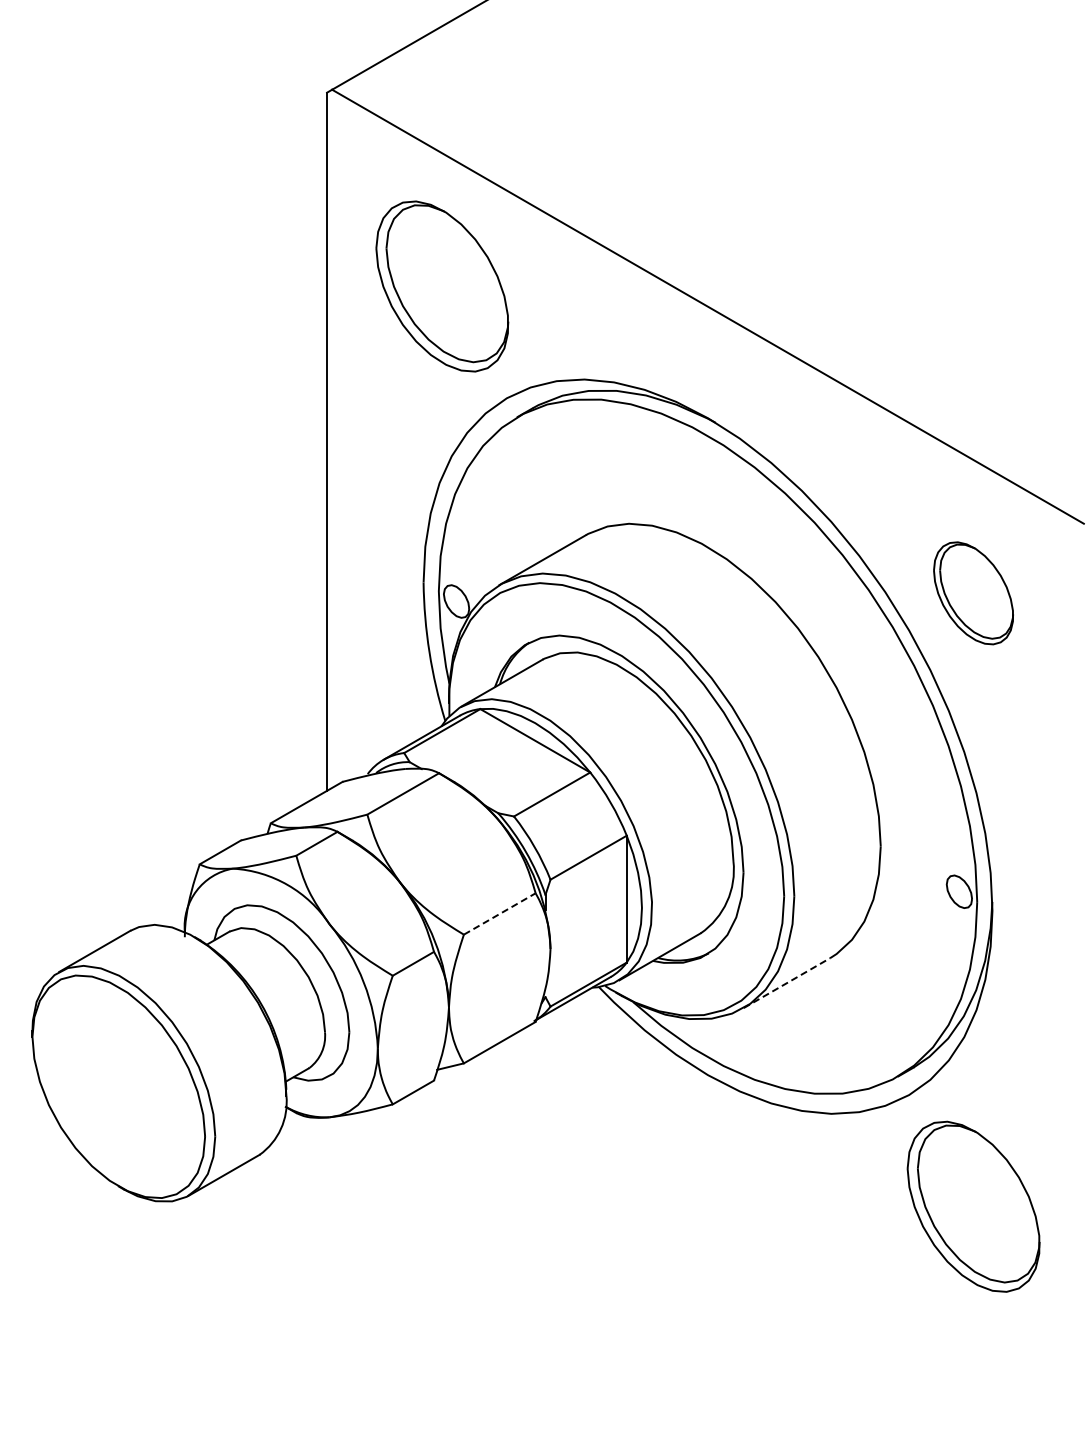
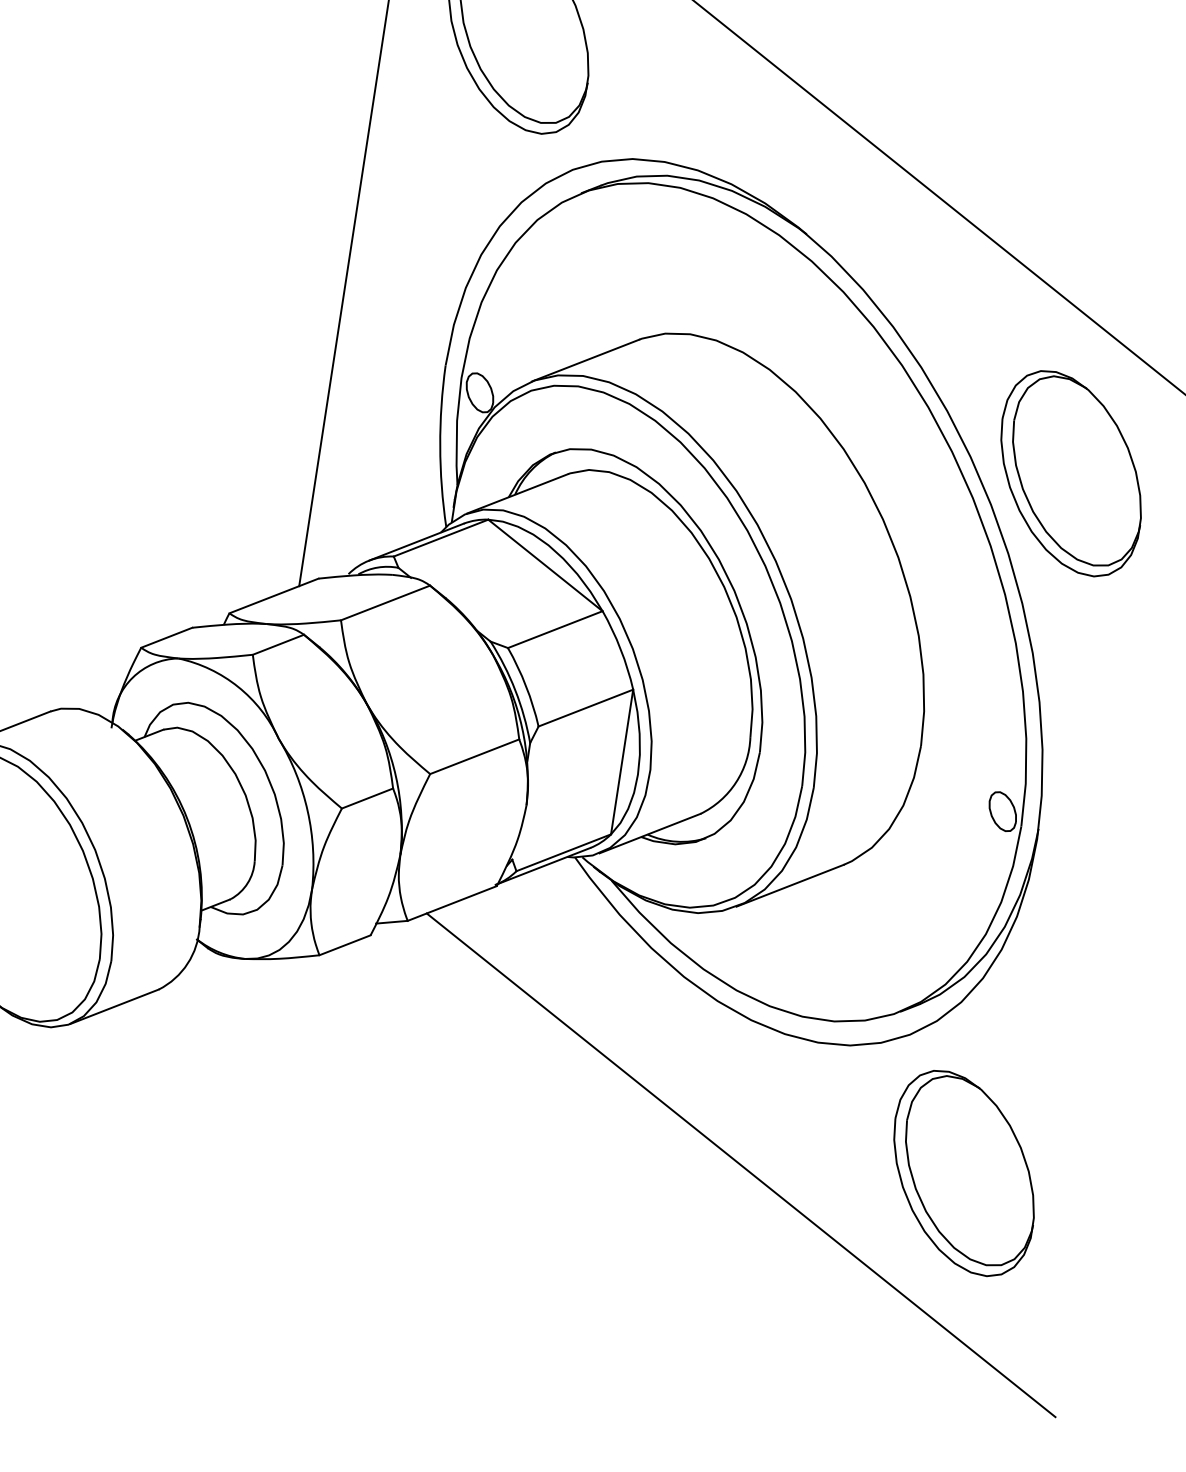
part: (973, 593) -> (1070, 473), size x1.67
line: (500, 913) -> (475, 756), dashed -> solid
line: (786, 983) -> (789, 886), dashed -> solid
line: (781, 1228) -> (741, 1164), added

